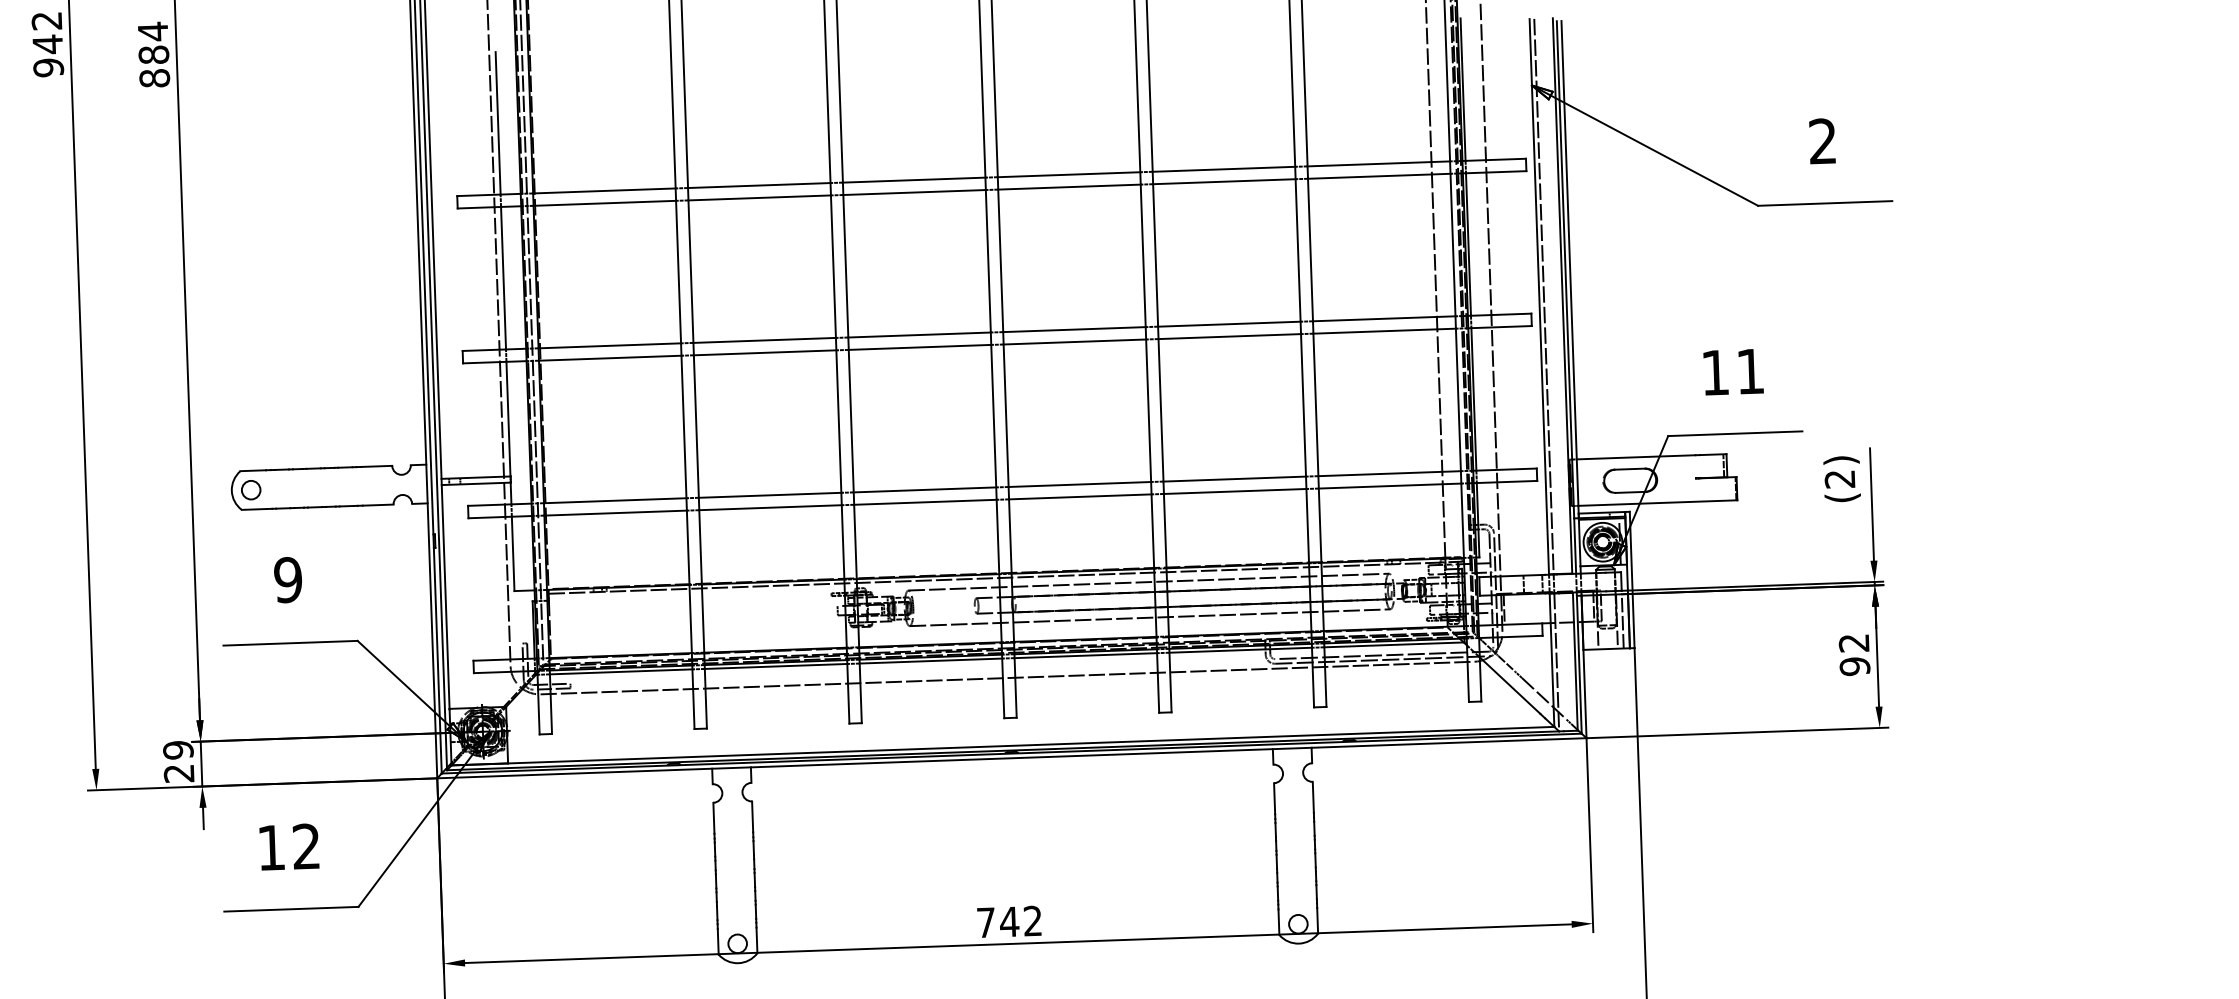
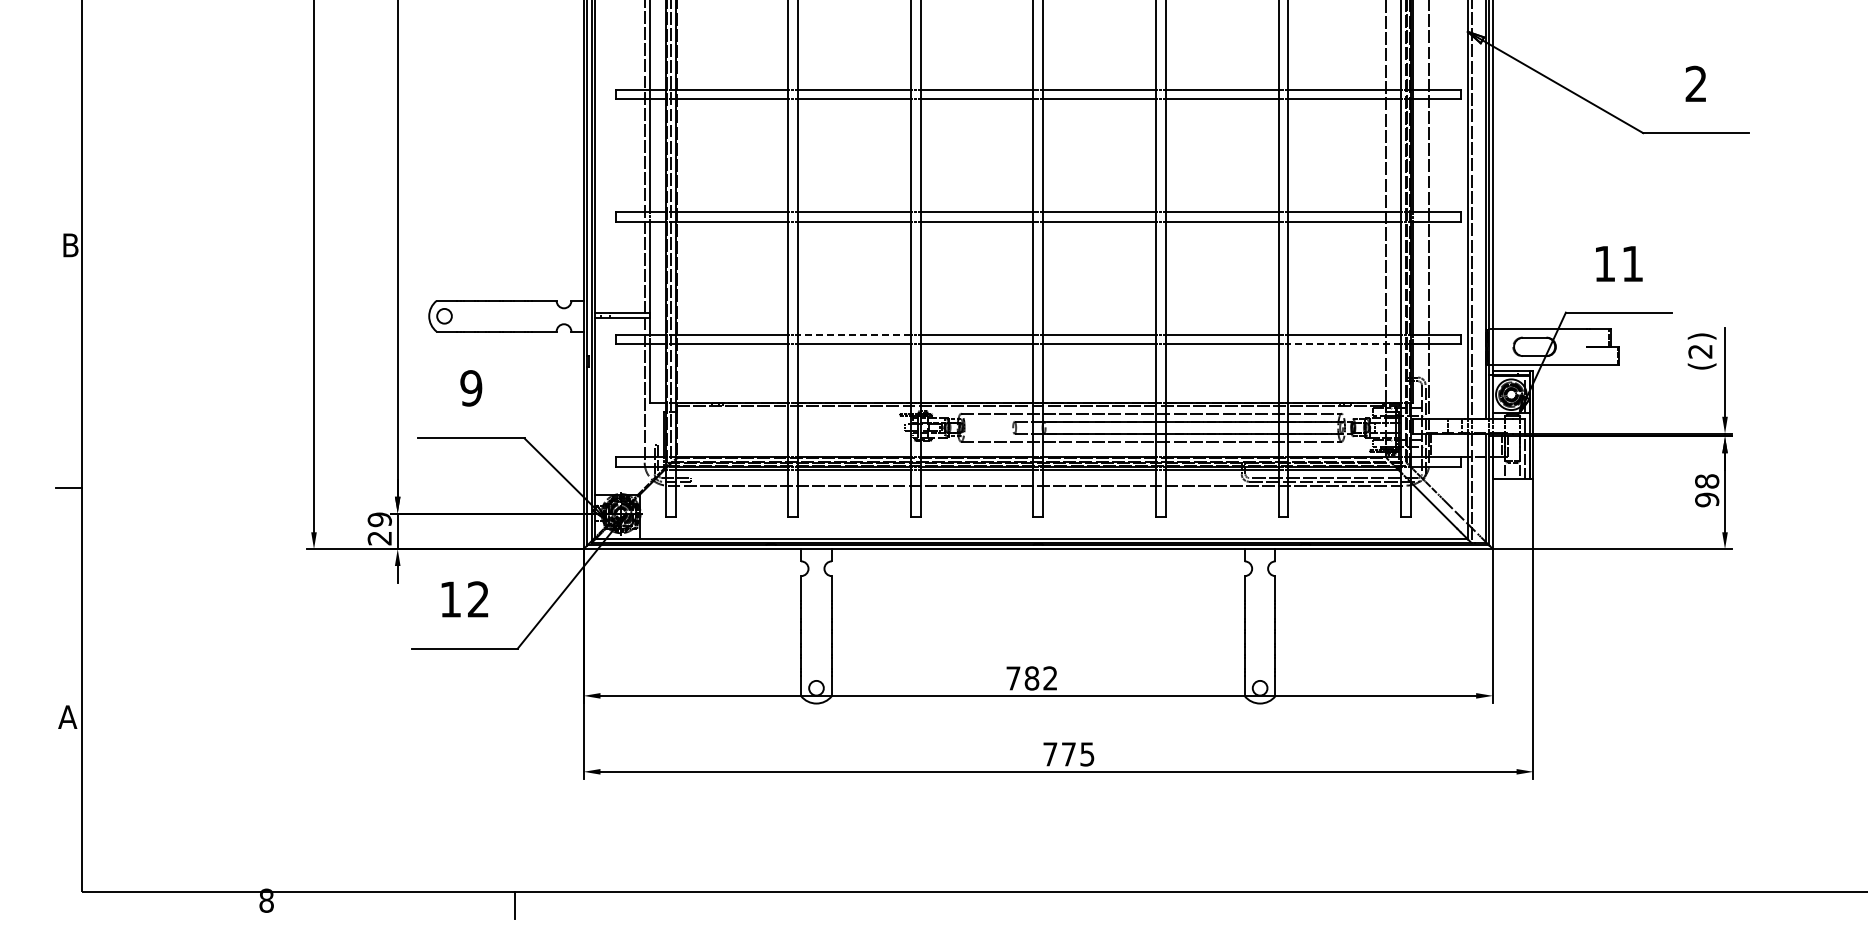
line: (1389, 486) -> (1344, 344), solid -> dashed
line: (768, 495) -> (853, 334), solid -> dashed
text: (1854, 643) -> (1707, 481), 92 -> 98
text: (1008, 922) -> (1031, 678), 742 -> 782

